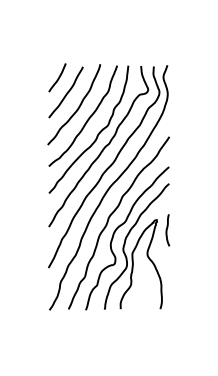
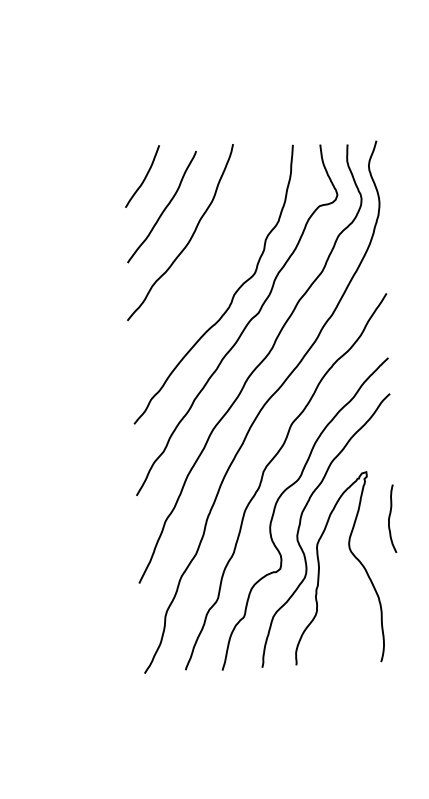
curve: (88, 117) -> (212, 258), removed
curve: (167, 230) -> (391, 519), moved

